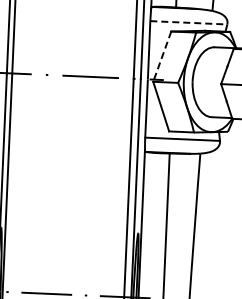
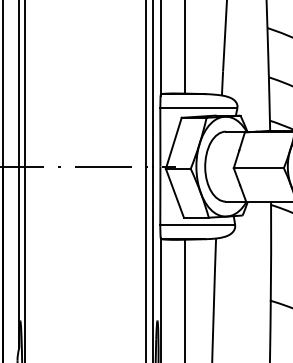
line: (188, 22) -> (198, 108), dashed -> solid
line: (161, 56) -> (173, 143), dashed -> solid

